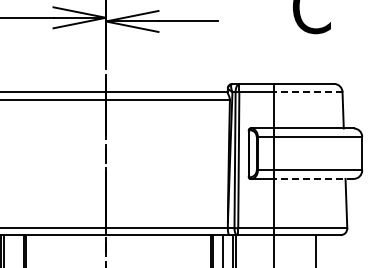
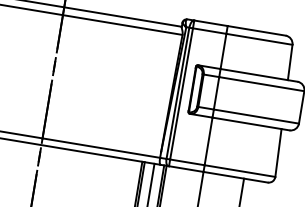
line: (307, 92) -> (258, 39), dashed -> solid
line: (313, 178) -> (250, 123), dashed -> solid

